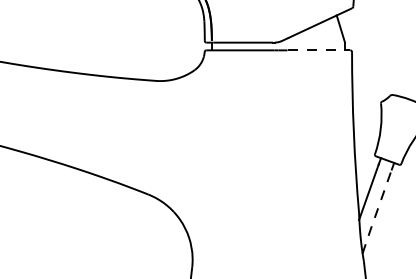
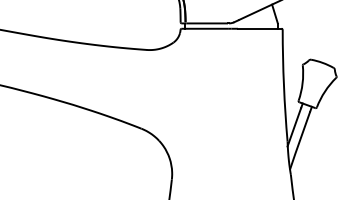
line: (318, 49) -> (259, 28), dashed -> solid
line: (376, 212) -> (299, 141), dashed -> solid

